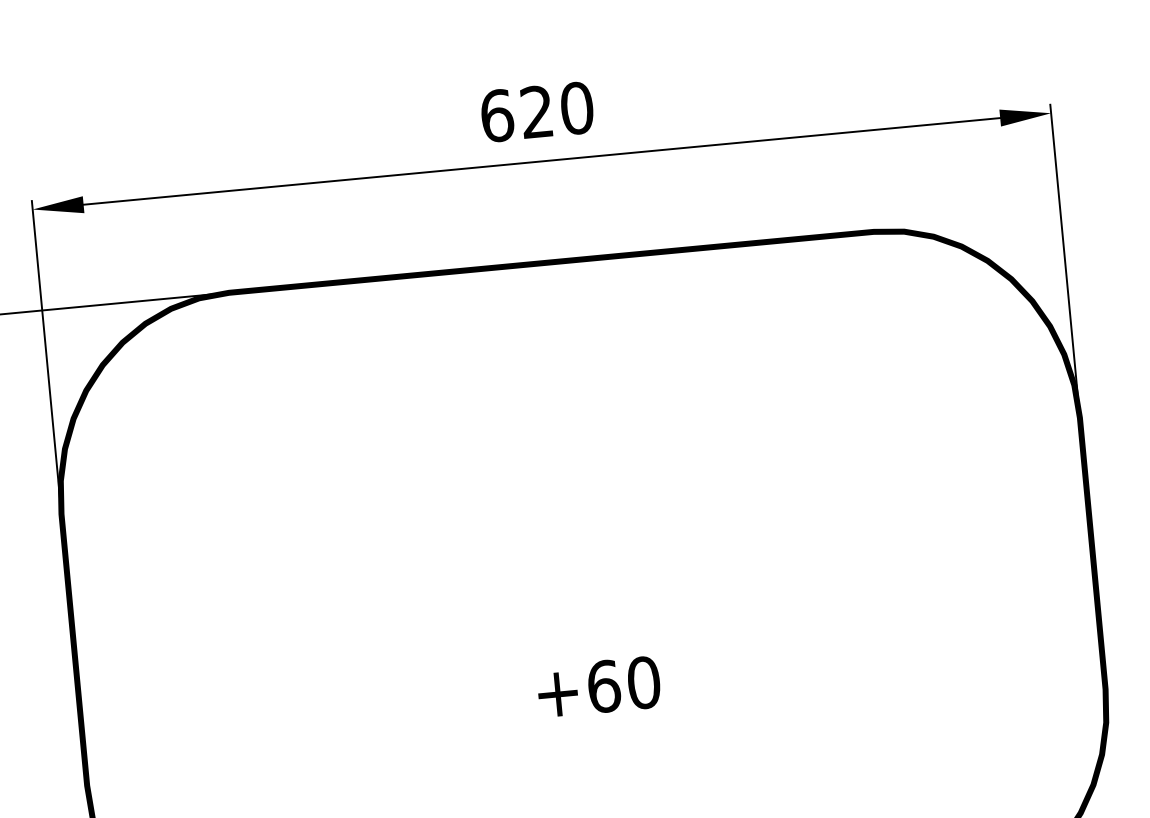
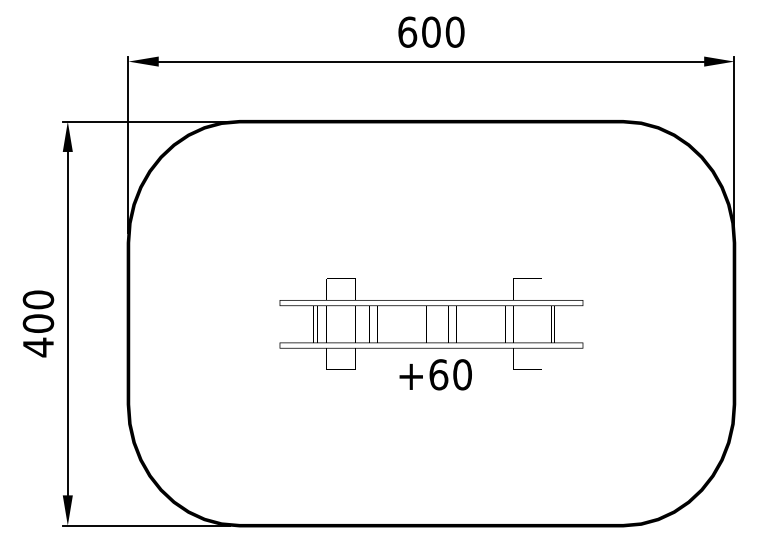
text: (537, 110) -> (431, 31), 620 -> 600
part: (585, 619) -> (431, 334), added

